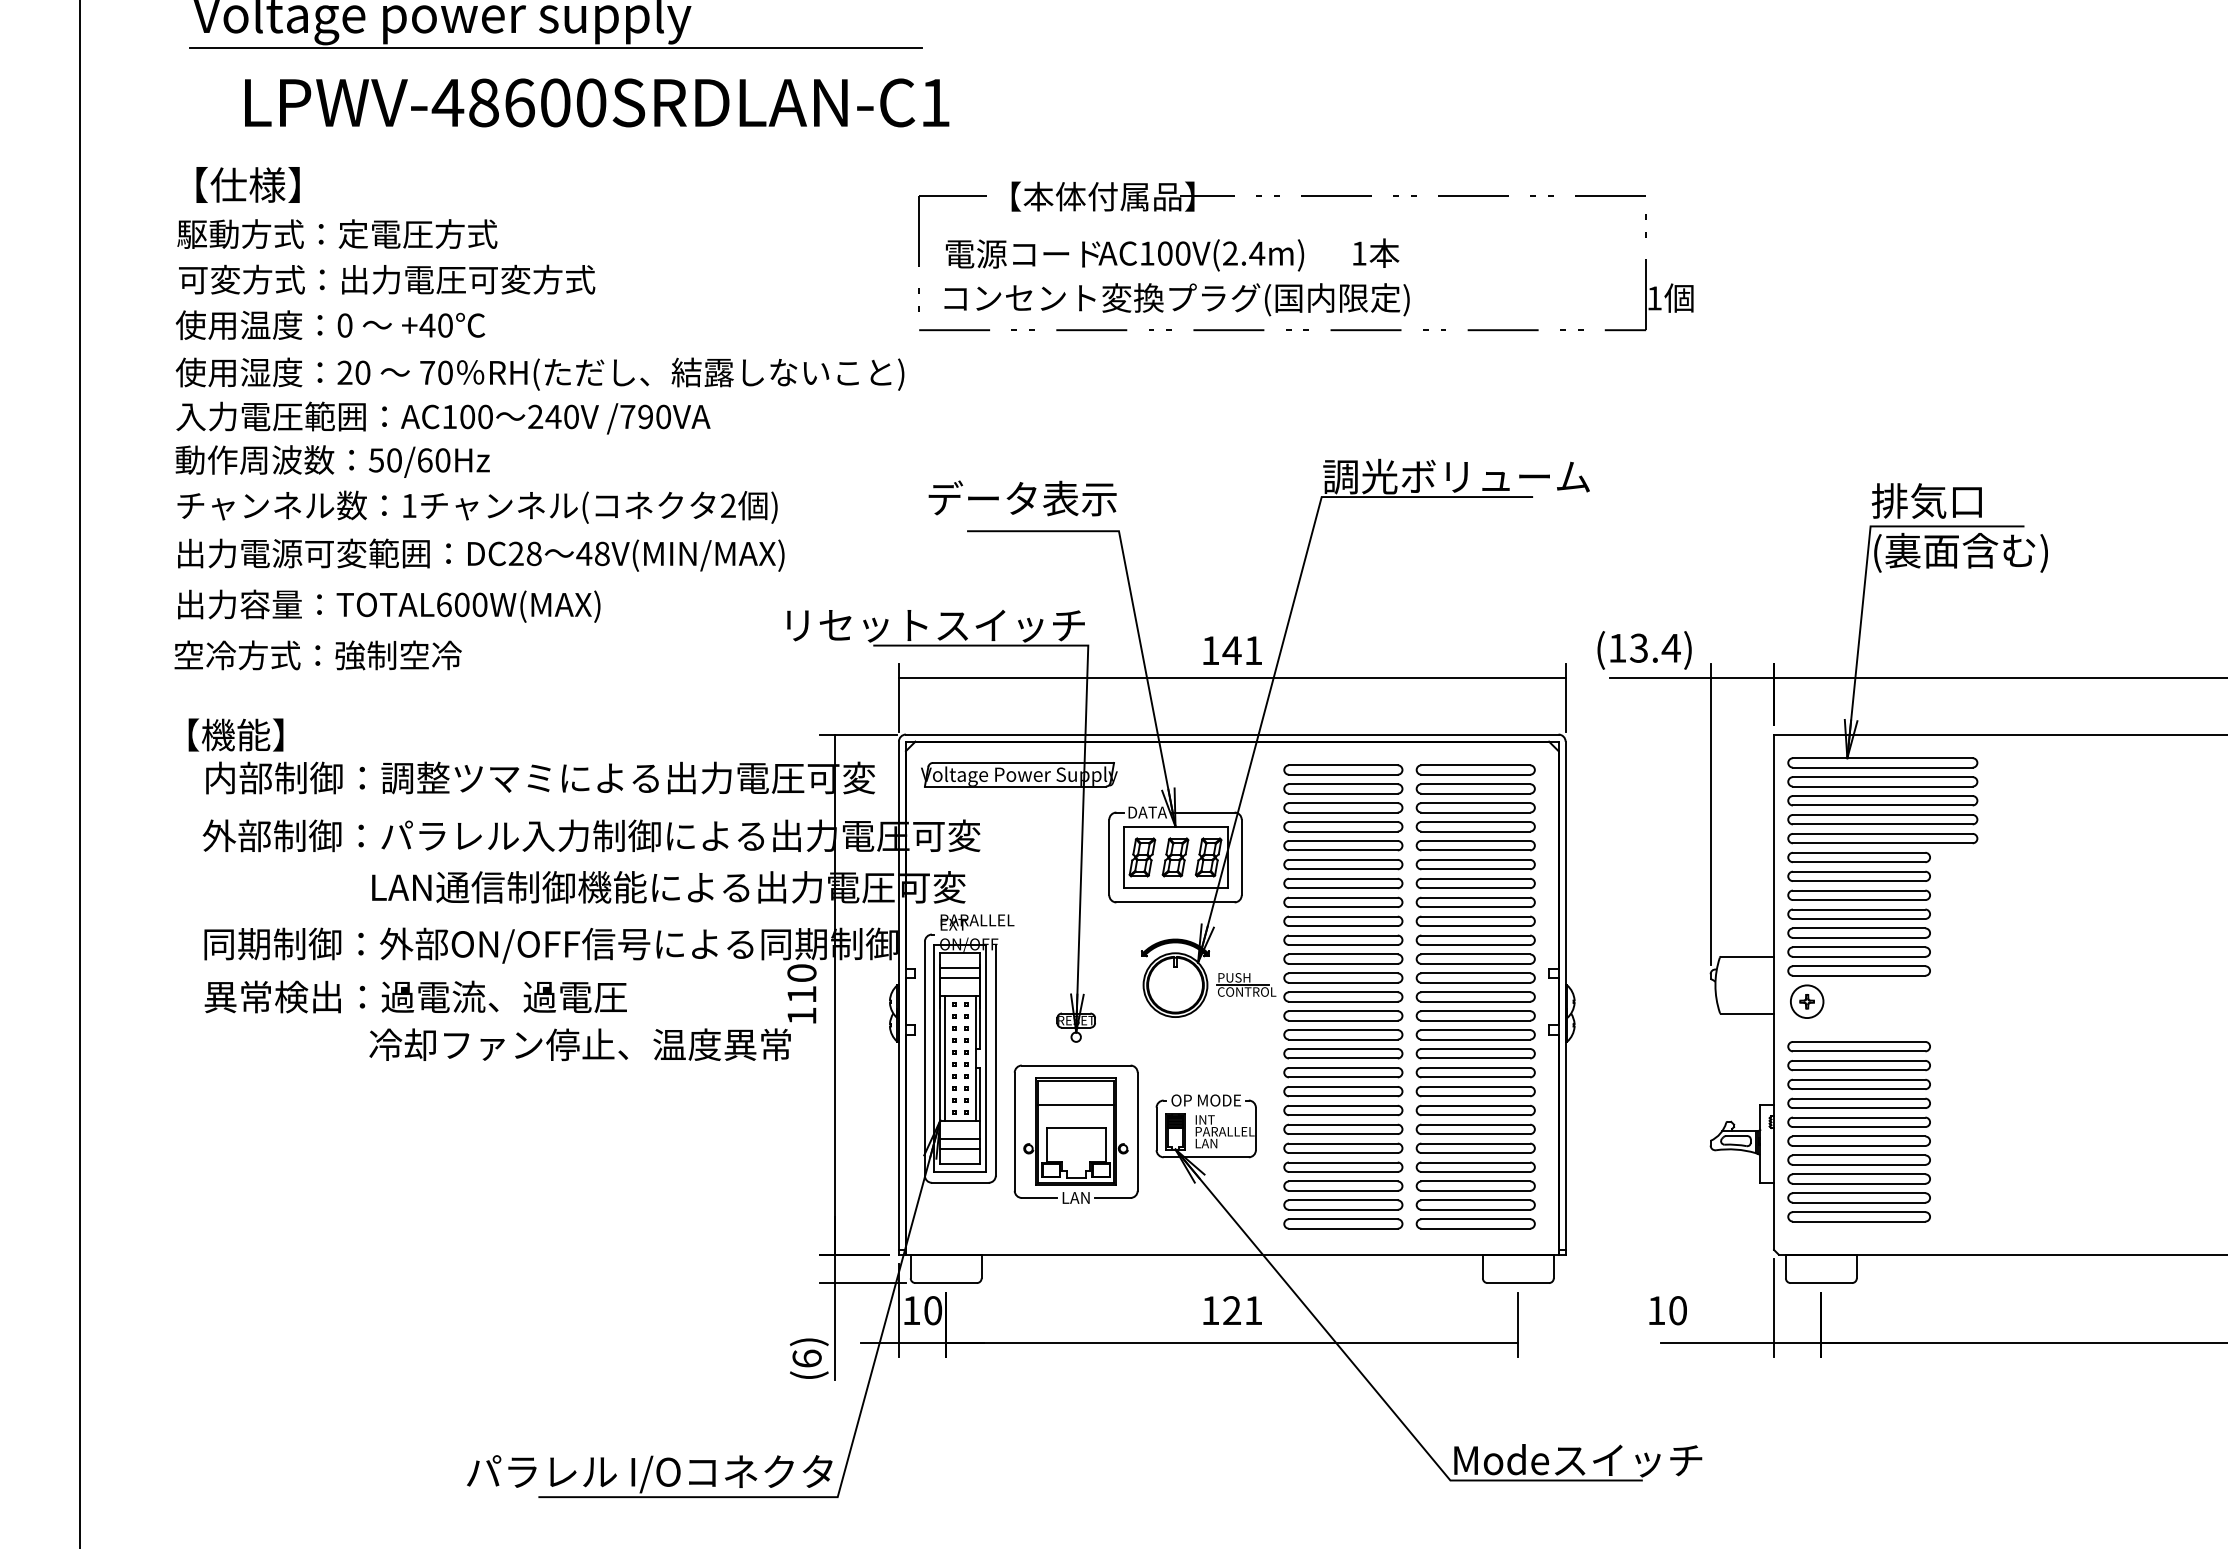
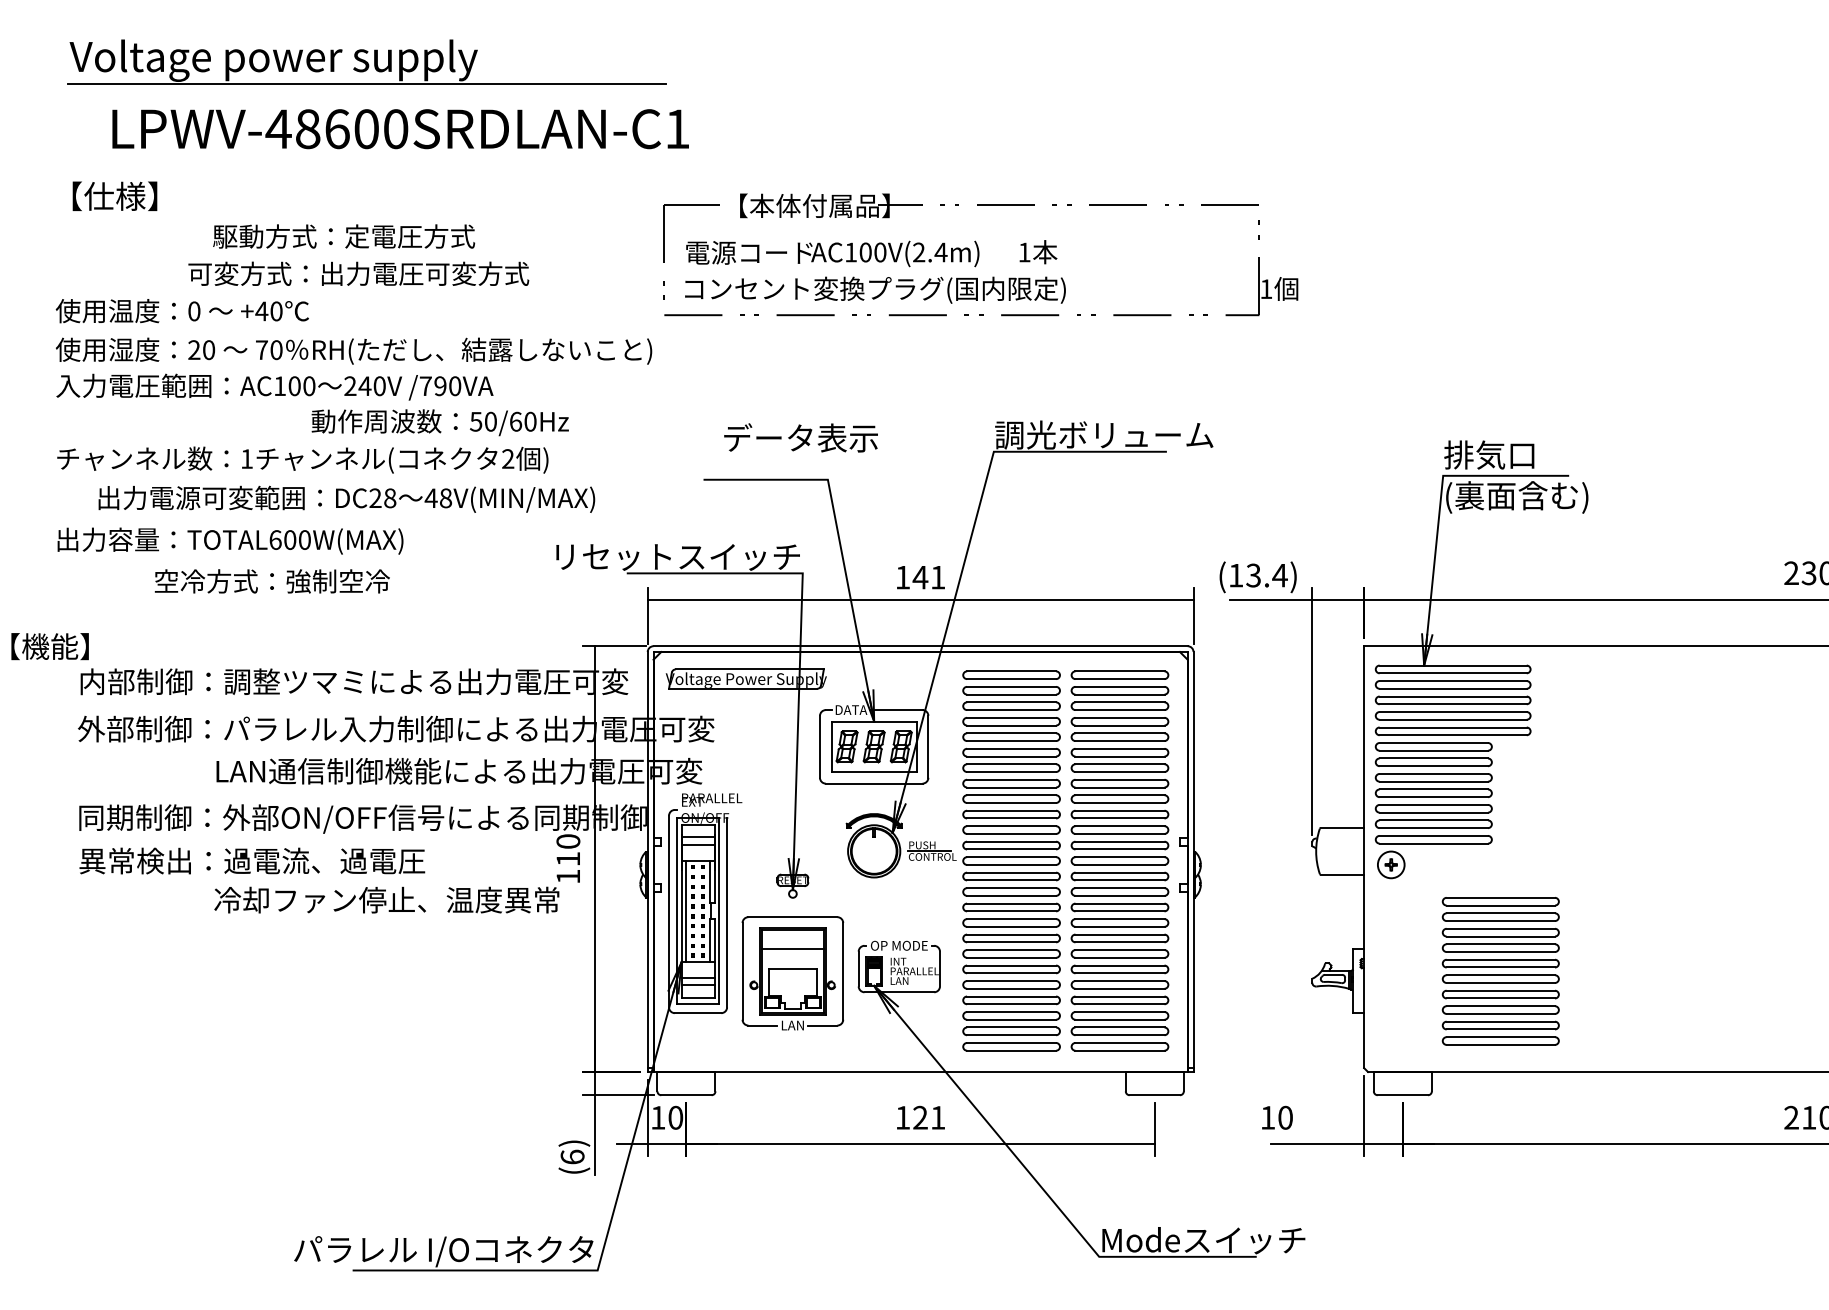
text: (337, 234) -> (344, 236), moved
text: (386, 279) -> (358, 273), moved
text: (331, 461) -> (439, 422), moved
text: (1021, 497) -> (800, 437), moved
text: (480, 554) -> (346, 498), moved
text: (317, 655) -> (271, 581), moved
text: (235, 734) -> (49, 646), moved
part: (1858, 1131) -> (1500, 971), moved

